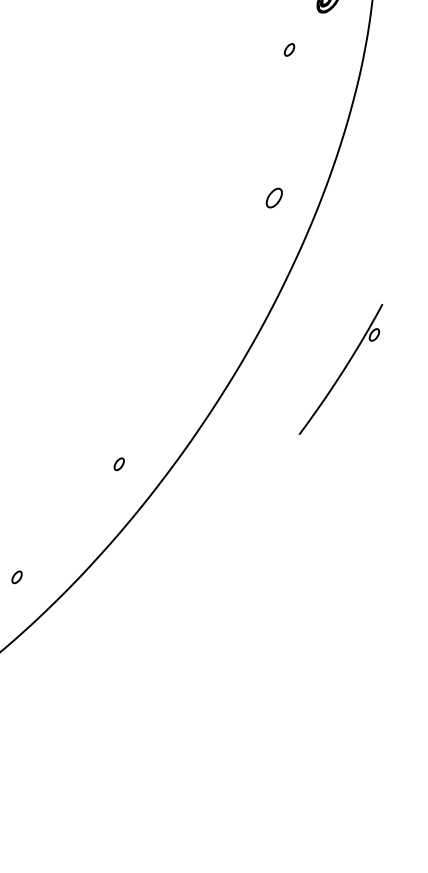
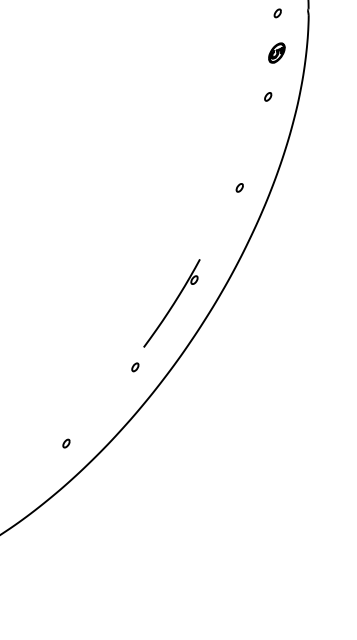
part: (289, 49) -> (268, 96), moved
part: (273, 197) -> (239, 187), size x0.62
part: (340, 369) -> (171, 303), moved

